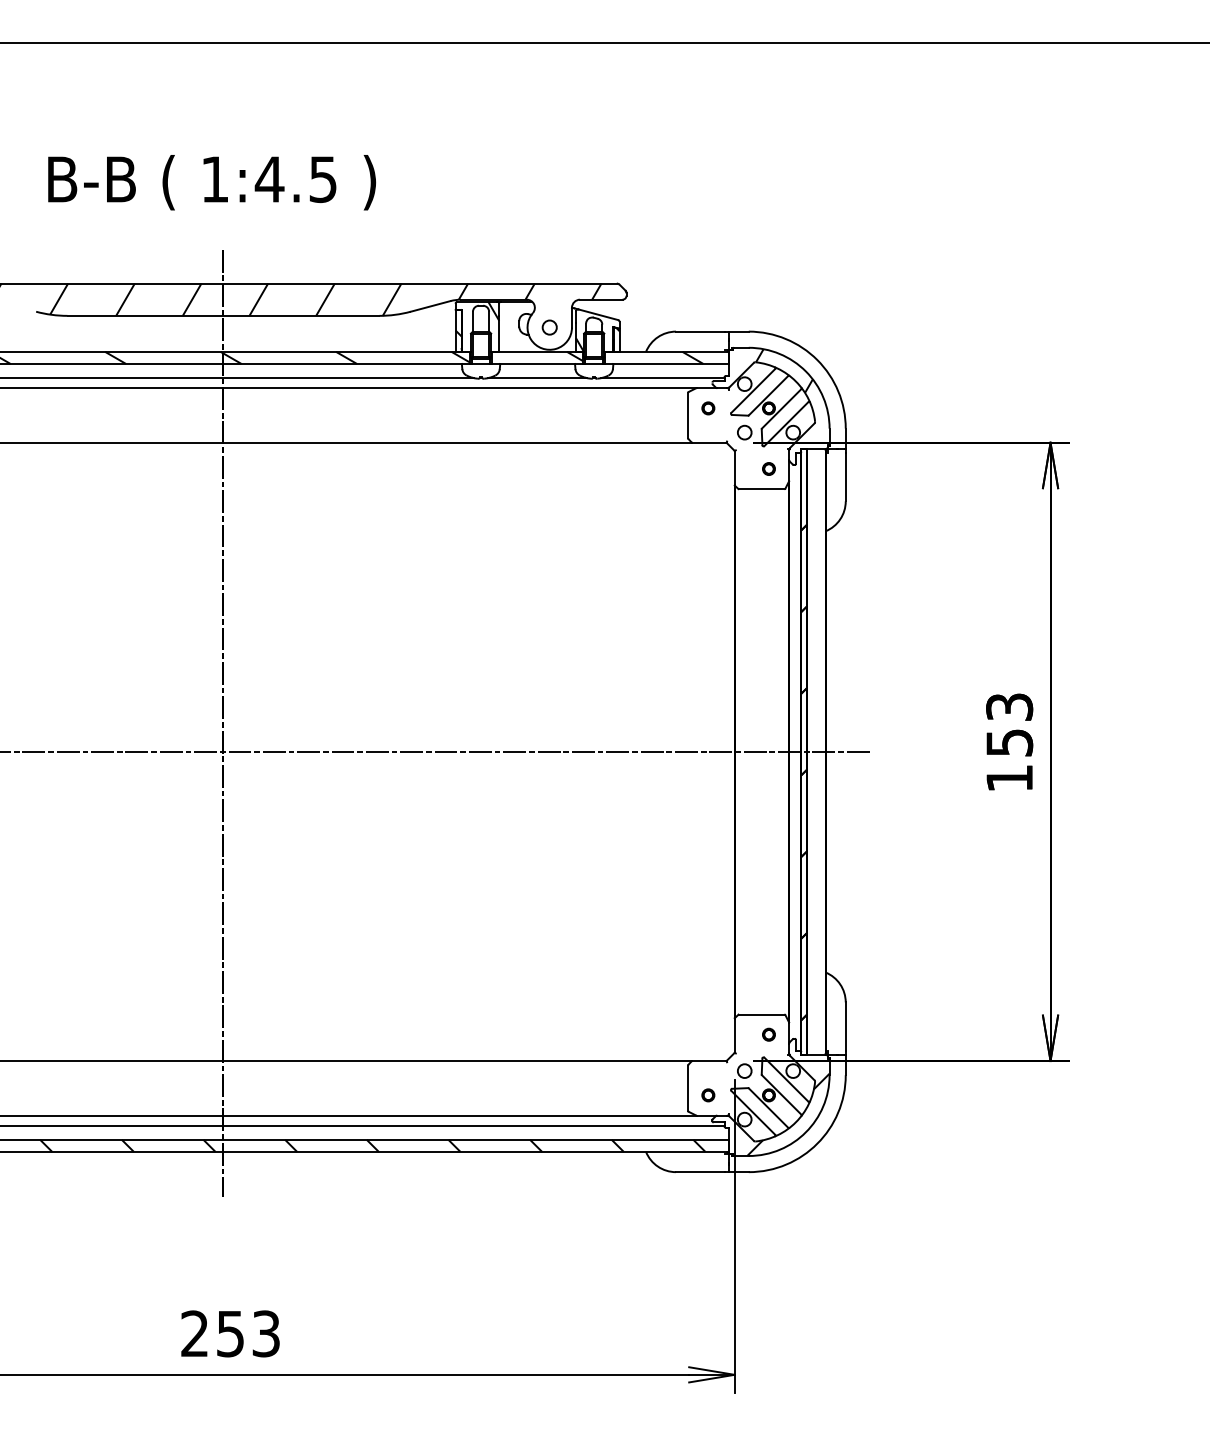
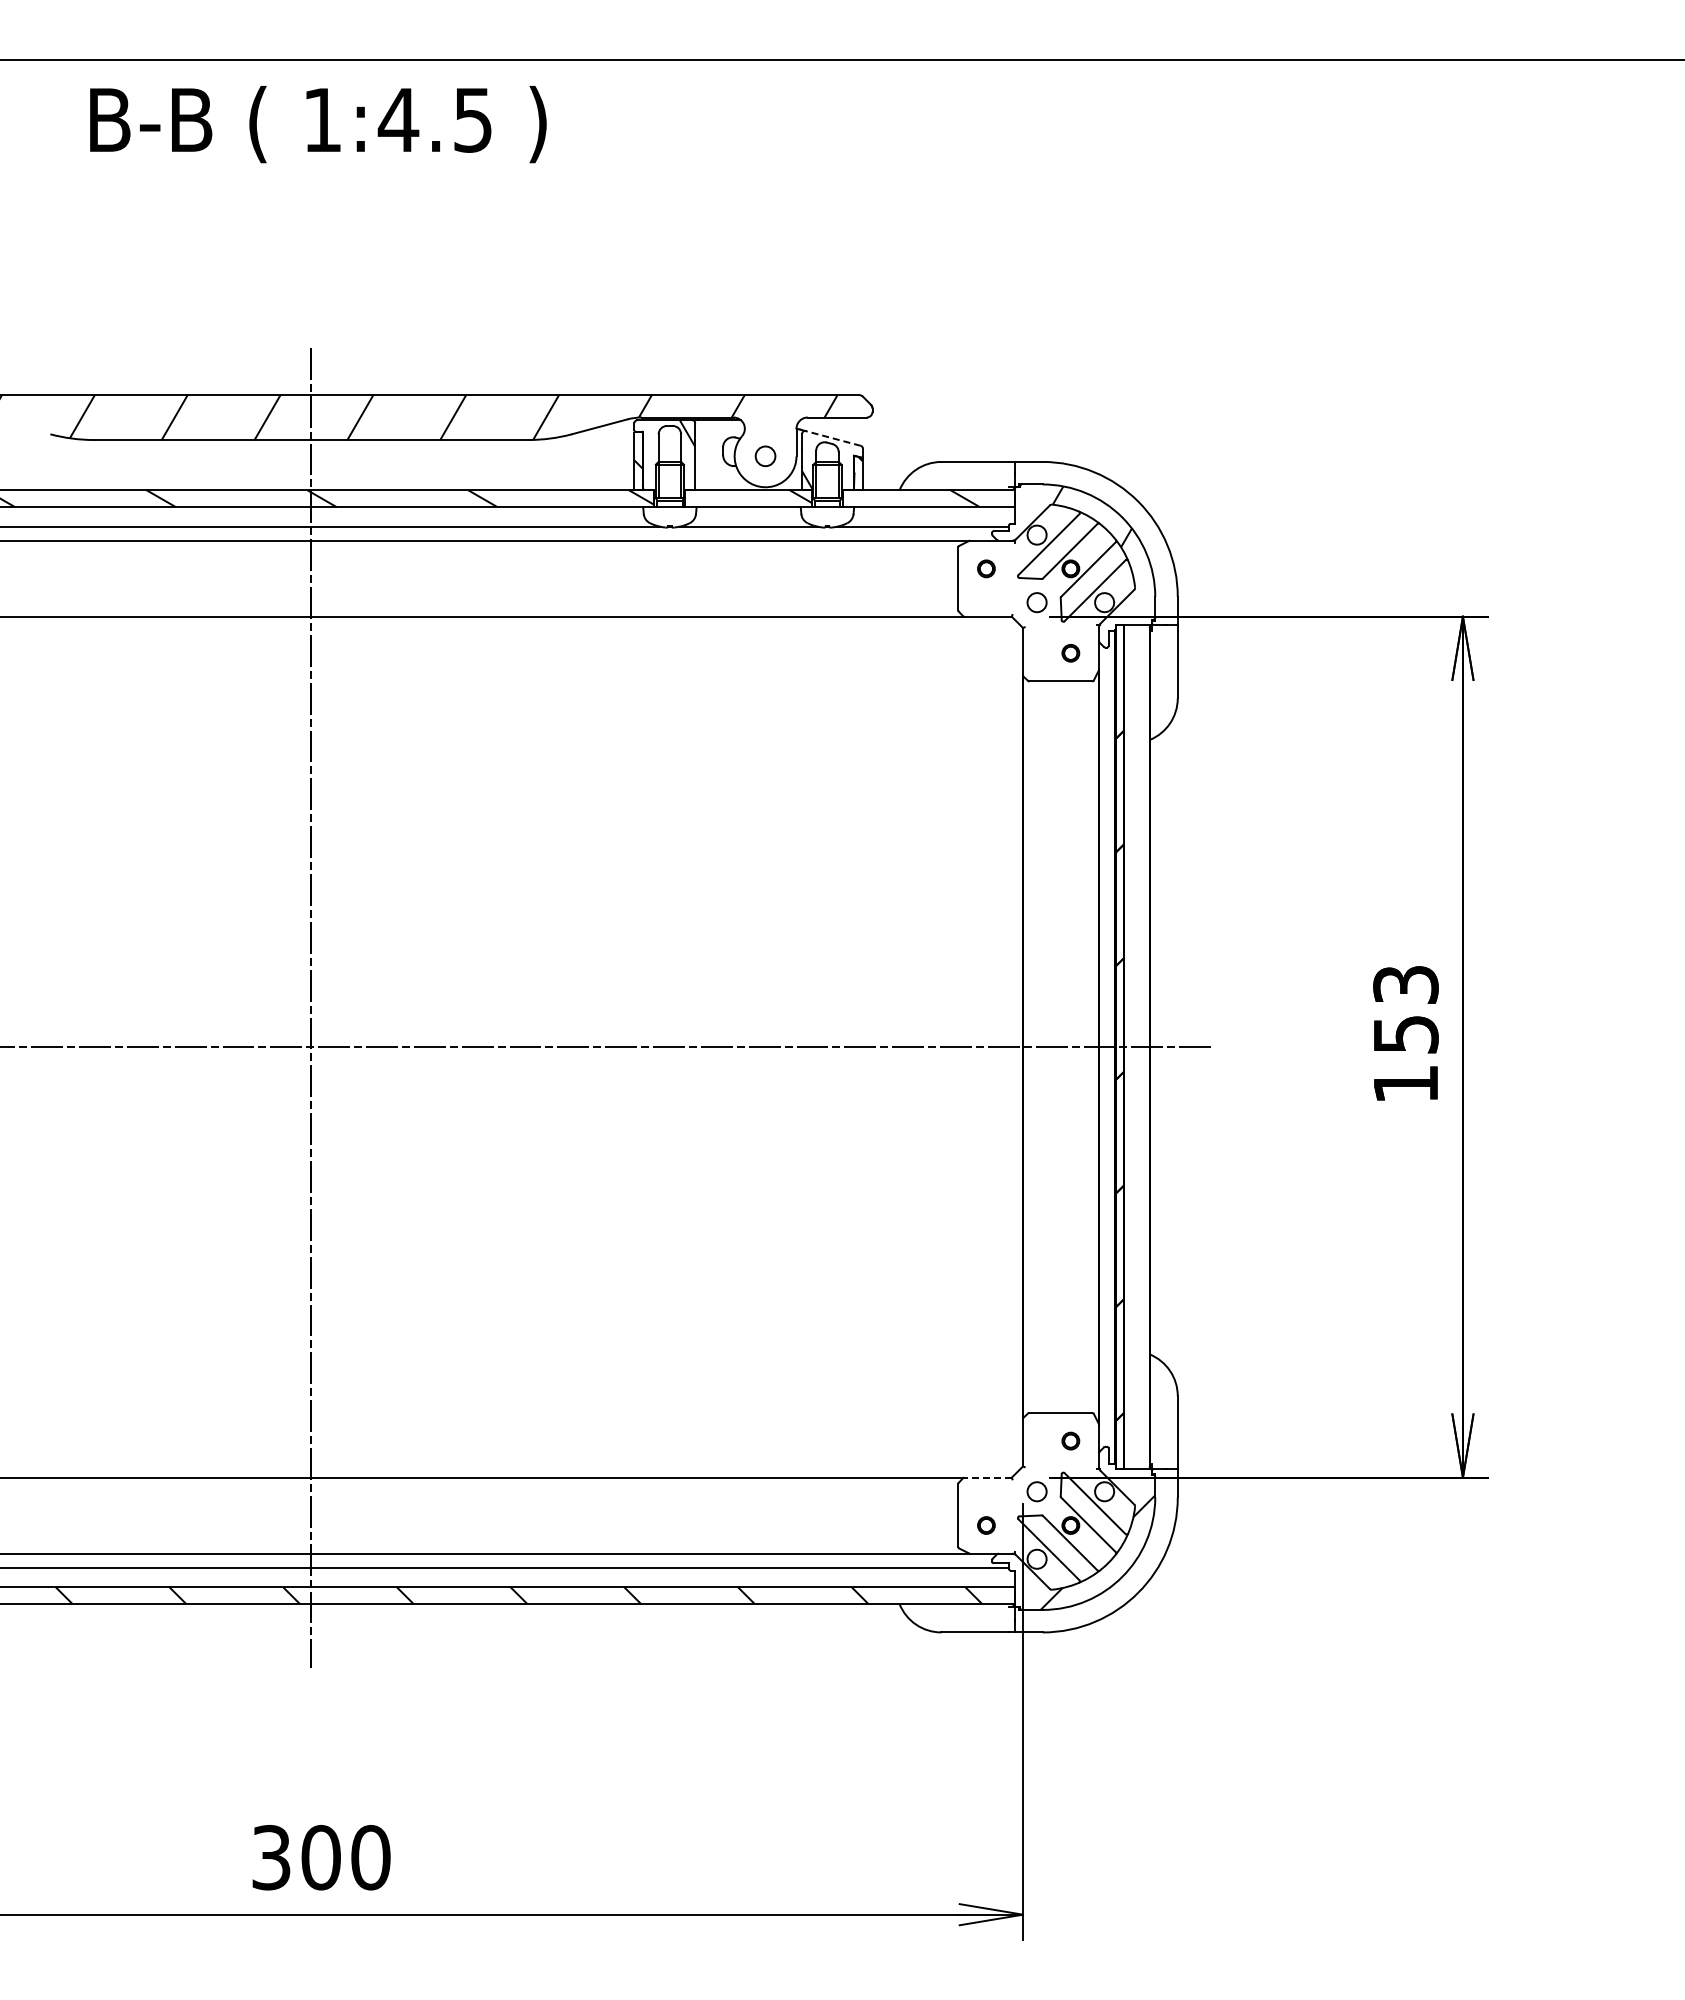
text: (212, 182) -> (318, 124), moved
line: (598, 314) -> (833, 438), solid -> dashed
line: (709, 1060) -> (988, 1477), solid -> dashed
text: (230, 1333) -> (321, 1857), 253 -> 300

